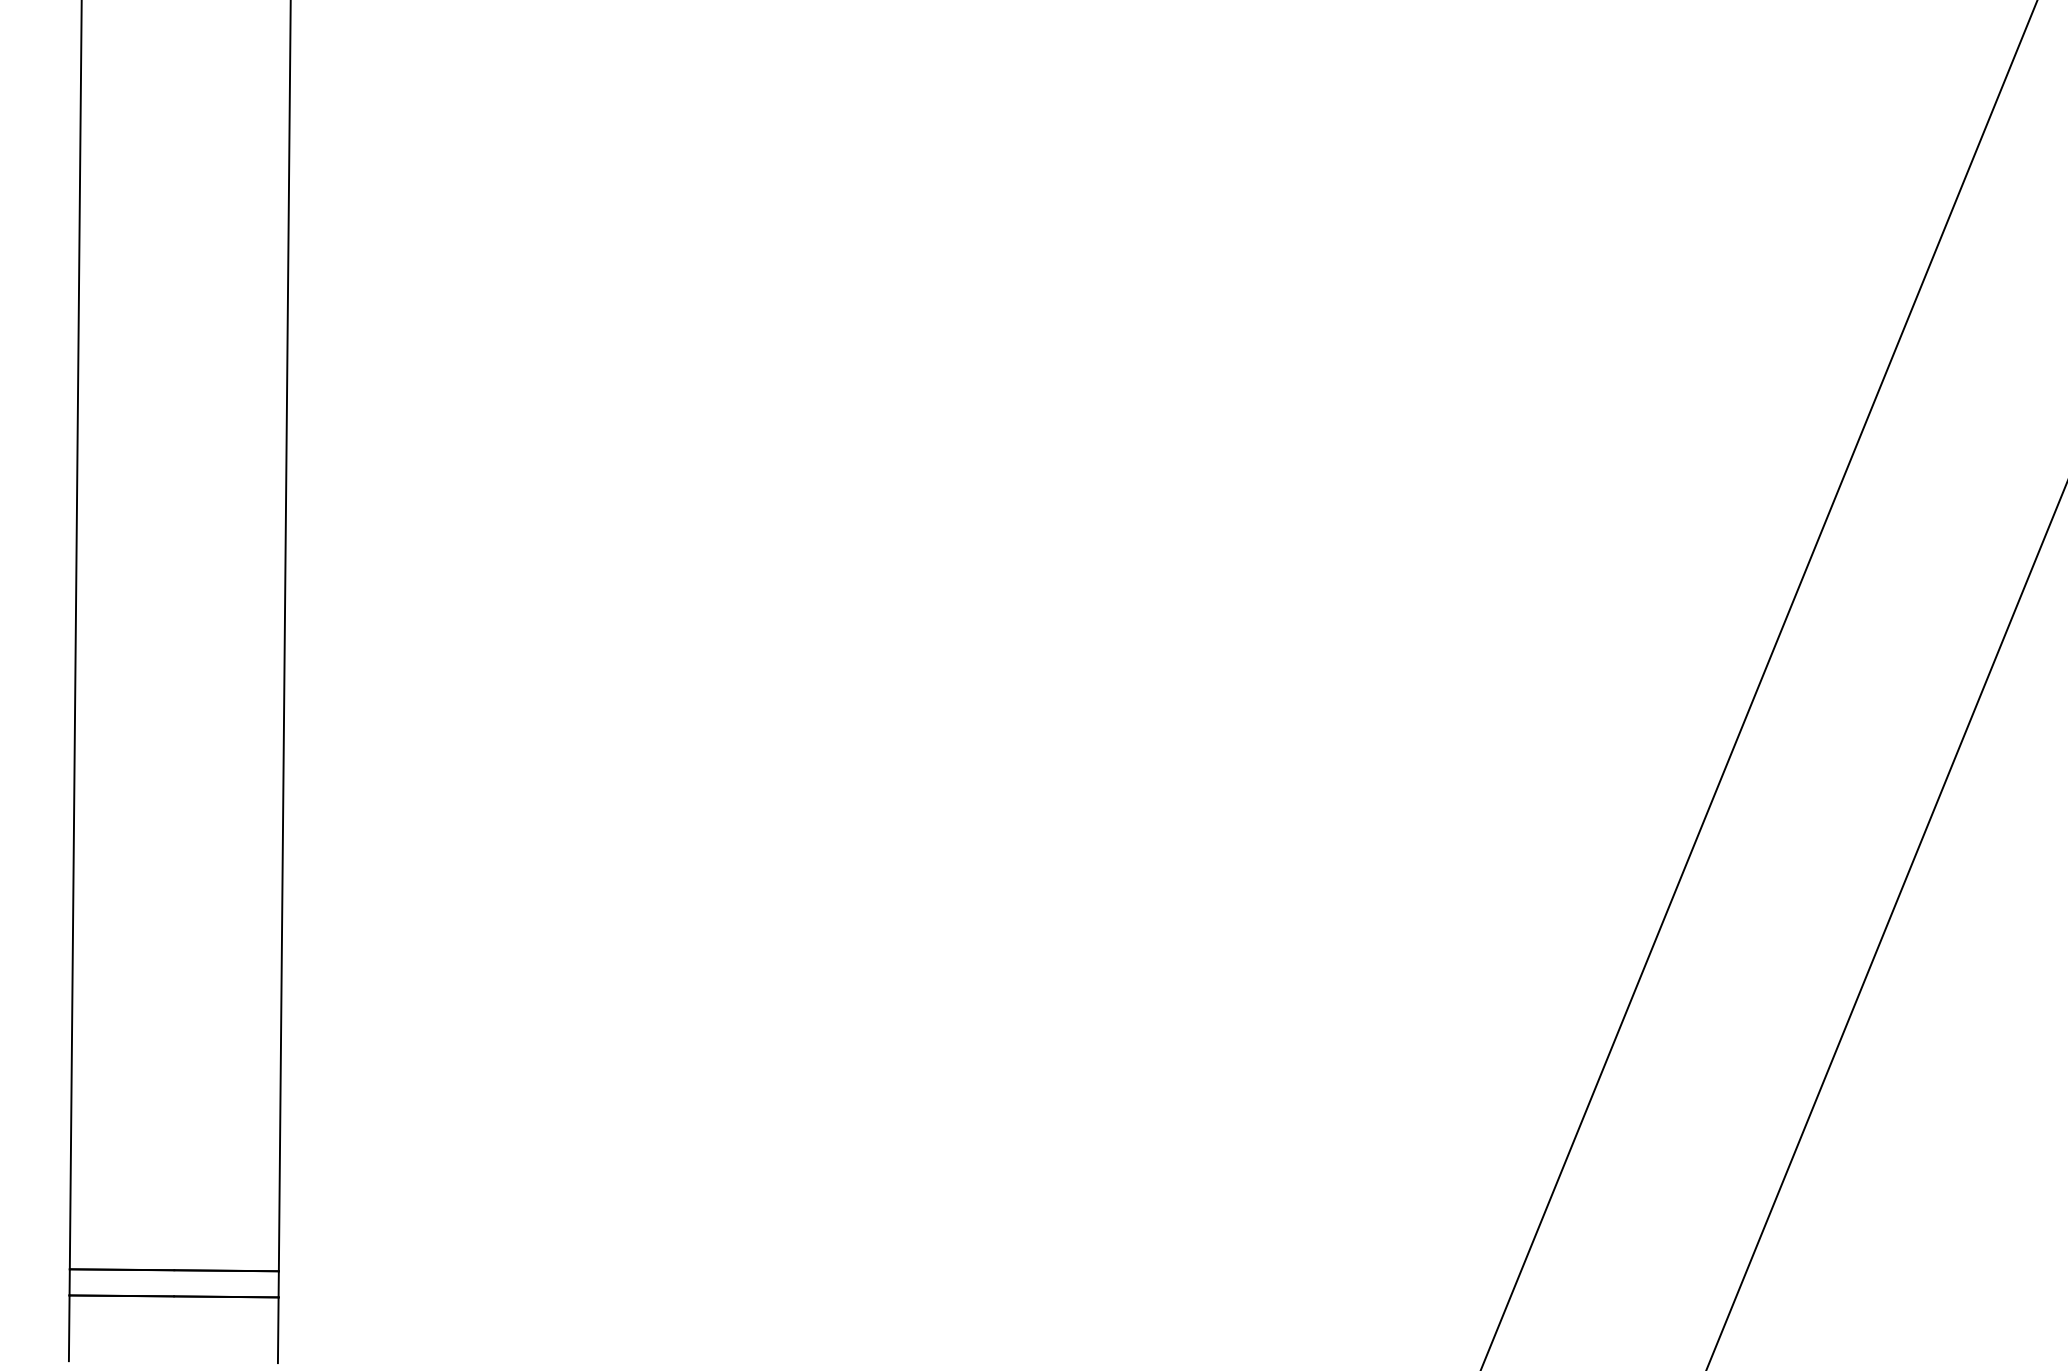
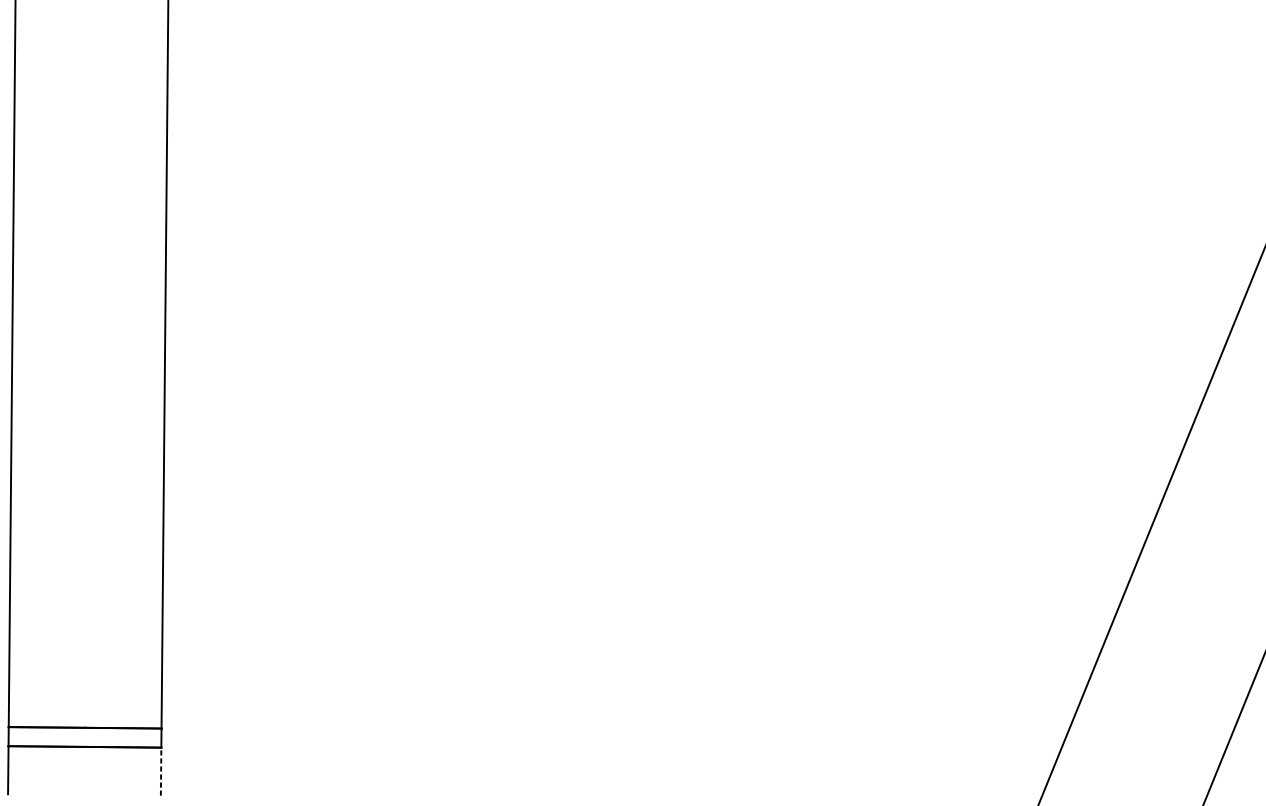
line: (278, 1330) -> (161, 771), solid -> dashed

